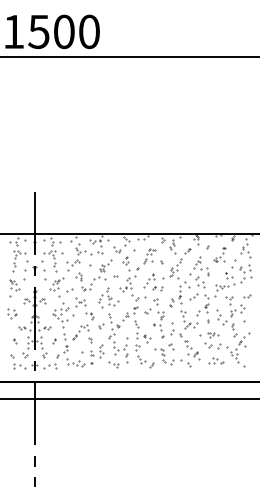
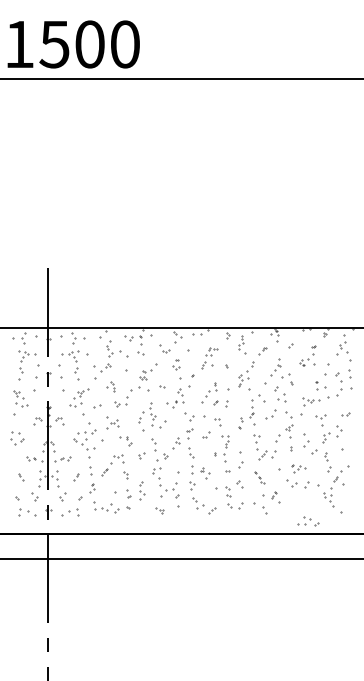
part: (185, 341) -> (259, 477), size x0.6
part: (216, 360) -> (308, 521), moved
part: (113, 365) -> (159, 510), size x0.6

